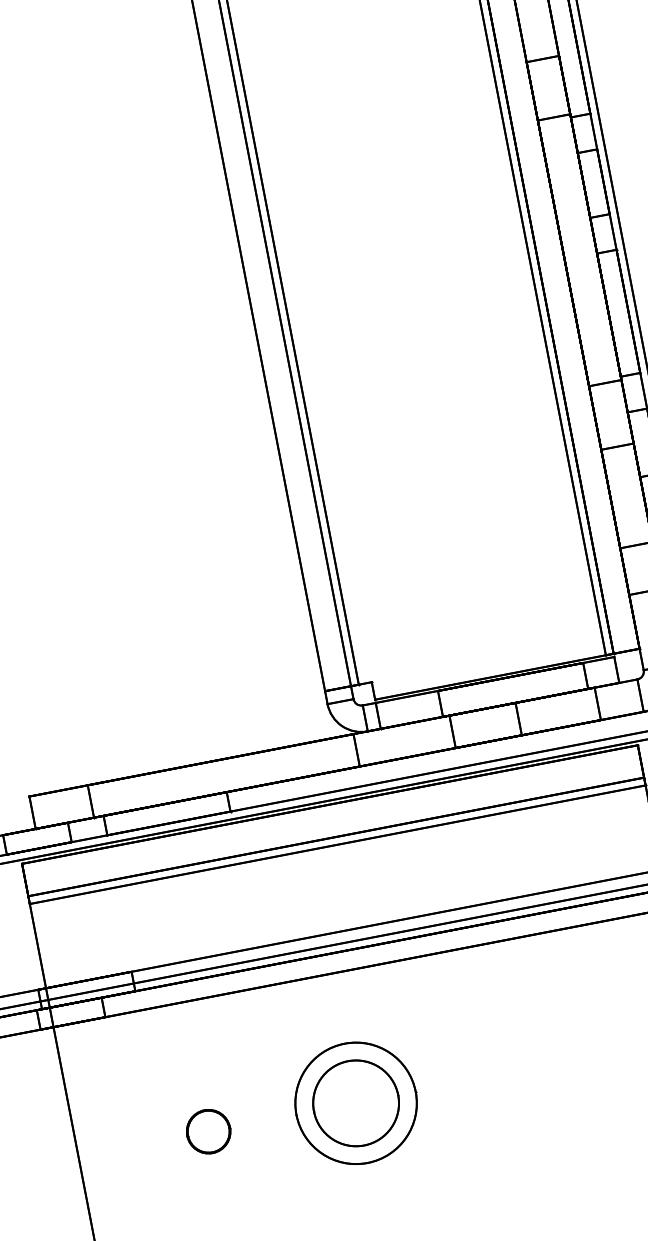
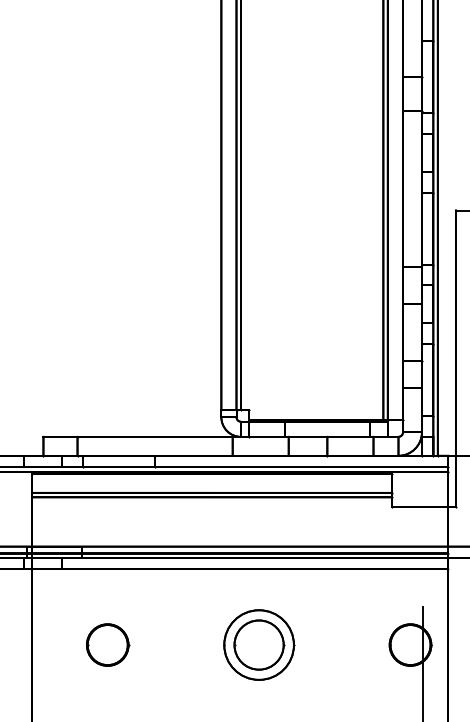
part: (356, 1102) -> (259, 644), moved
part: (209, 1130) -> (108, 644), size x1.67

